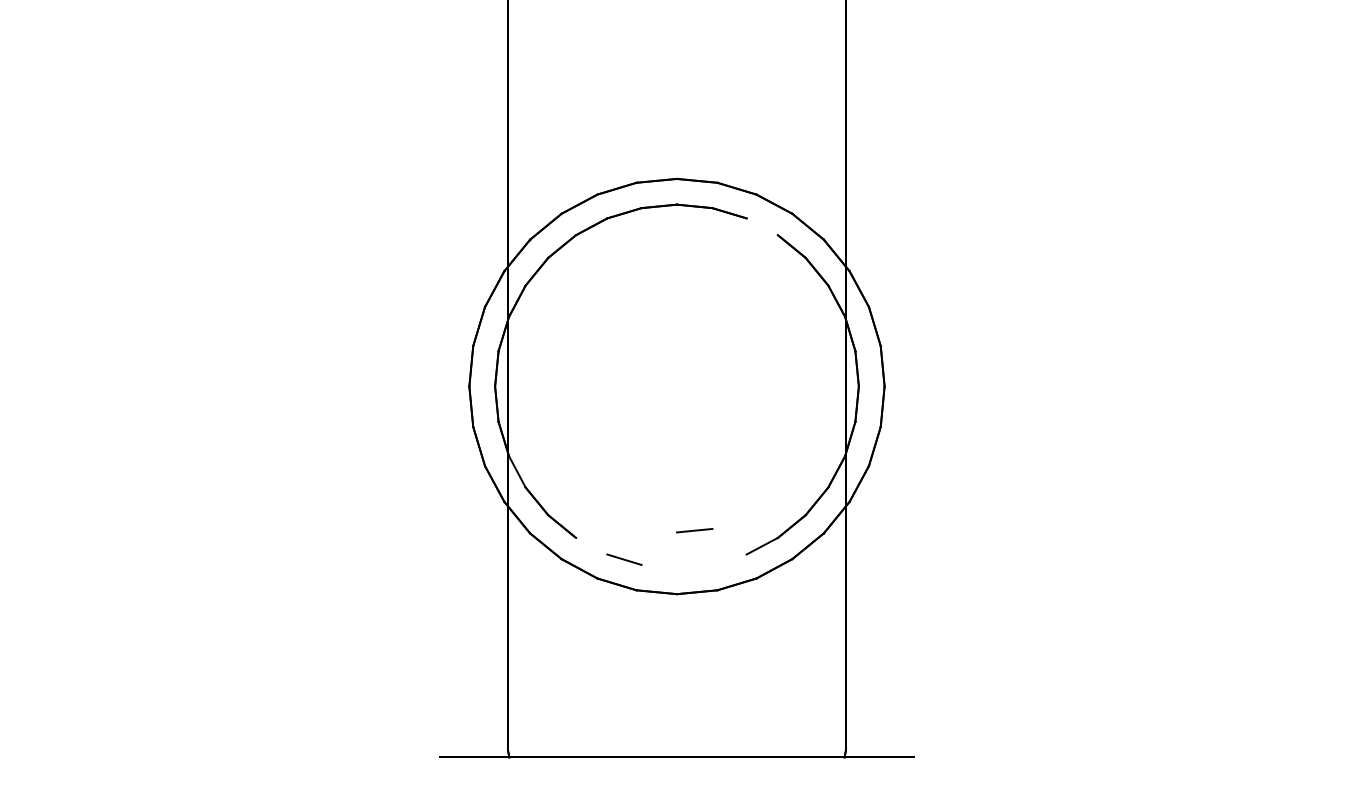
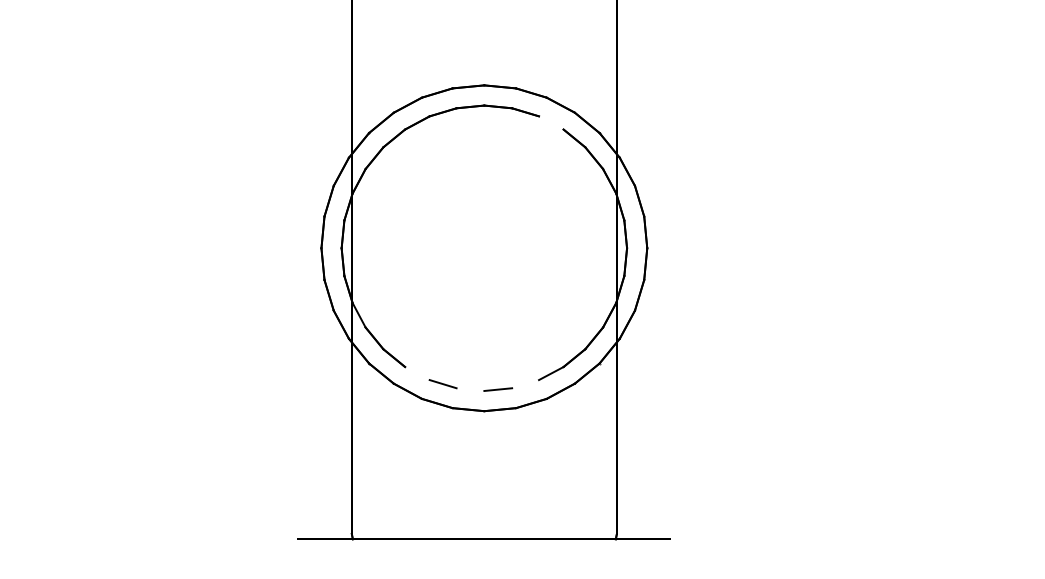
line: (694, 530) -> (498, 389), moved

